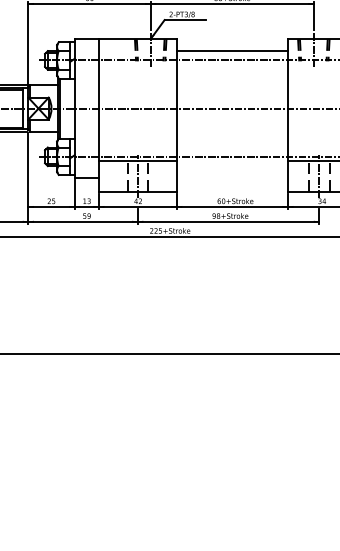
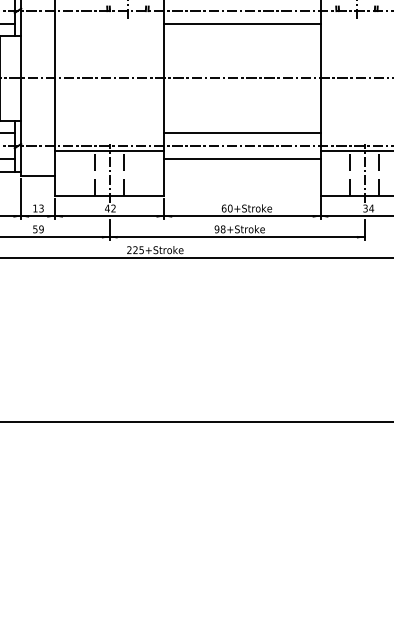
line: (231, 69) -> (241, 23), added
line: (231, 147) -> (241, 133), added
line: (231, 166) -> (241, 159), added

